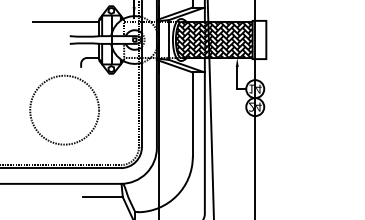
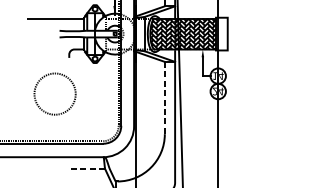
circle: (64, 109) -> (55, 93), size x0.7
line: (192, 115) -> (164, 98), solid -> dashed
line: (102, 197) -> (87, 168), solid -> dashed

